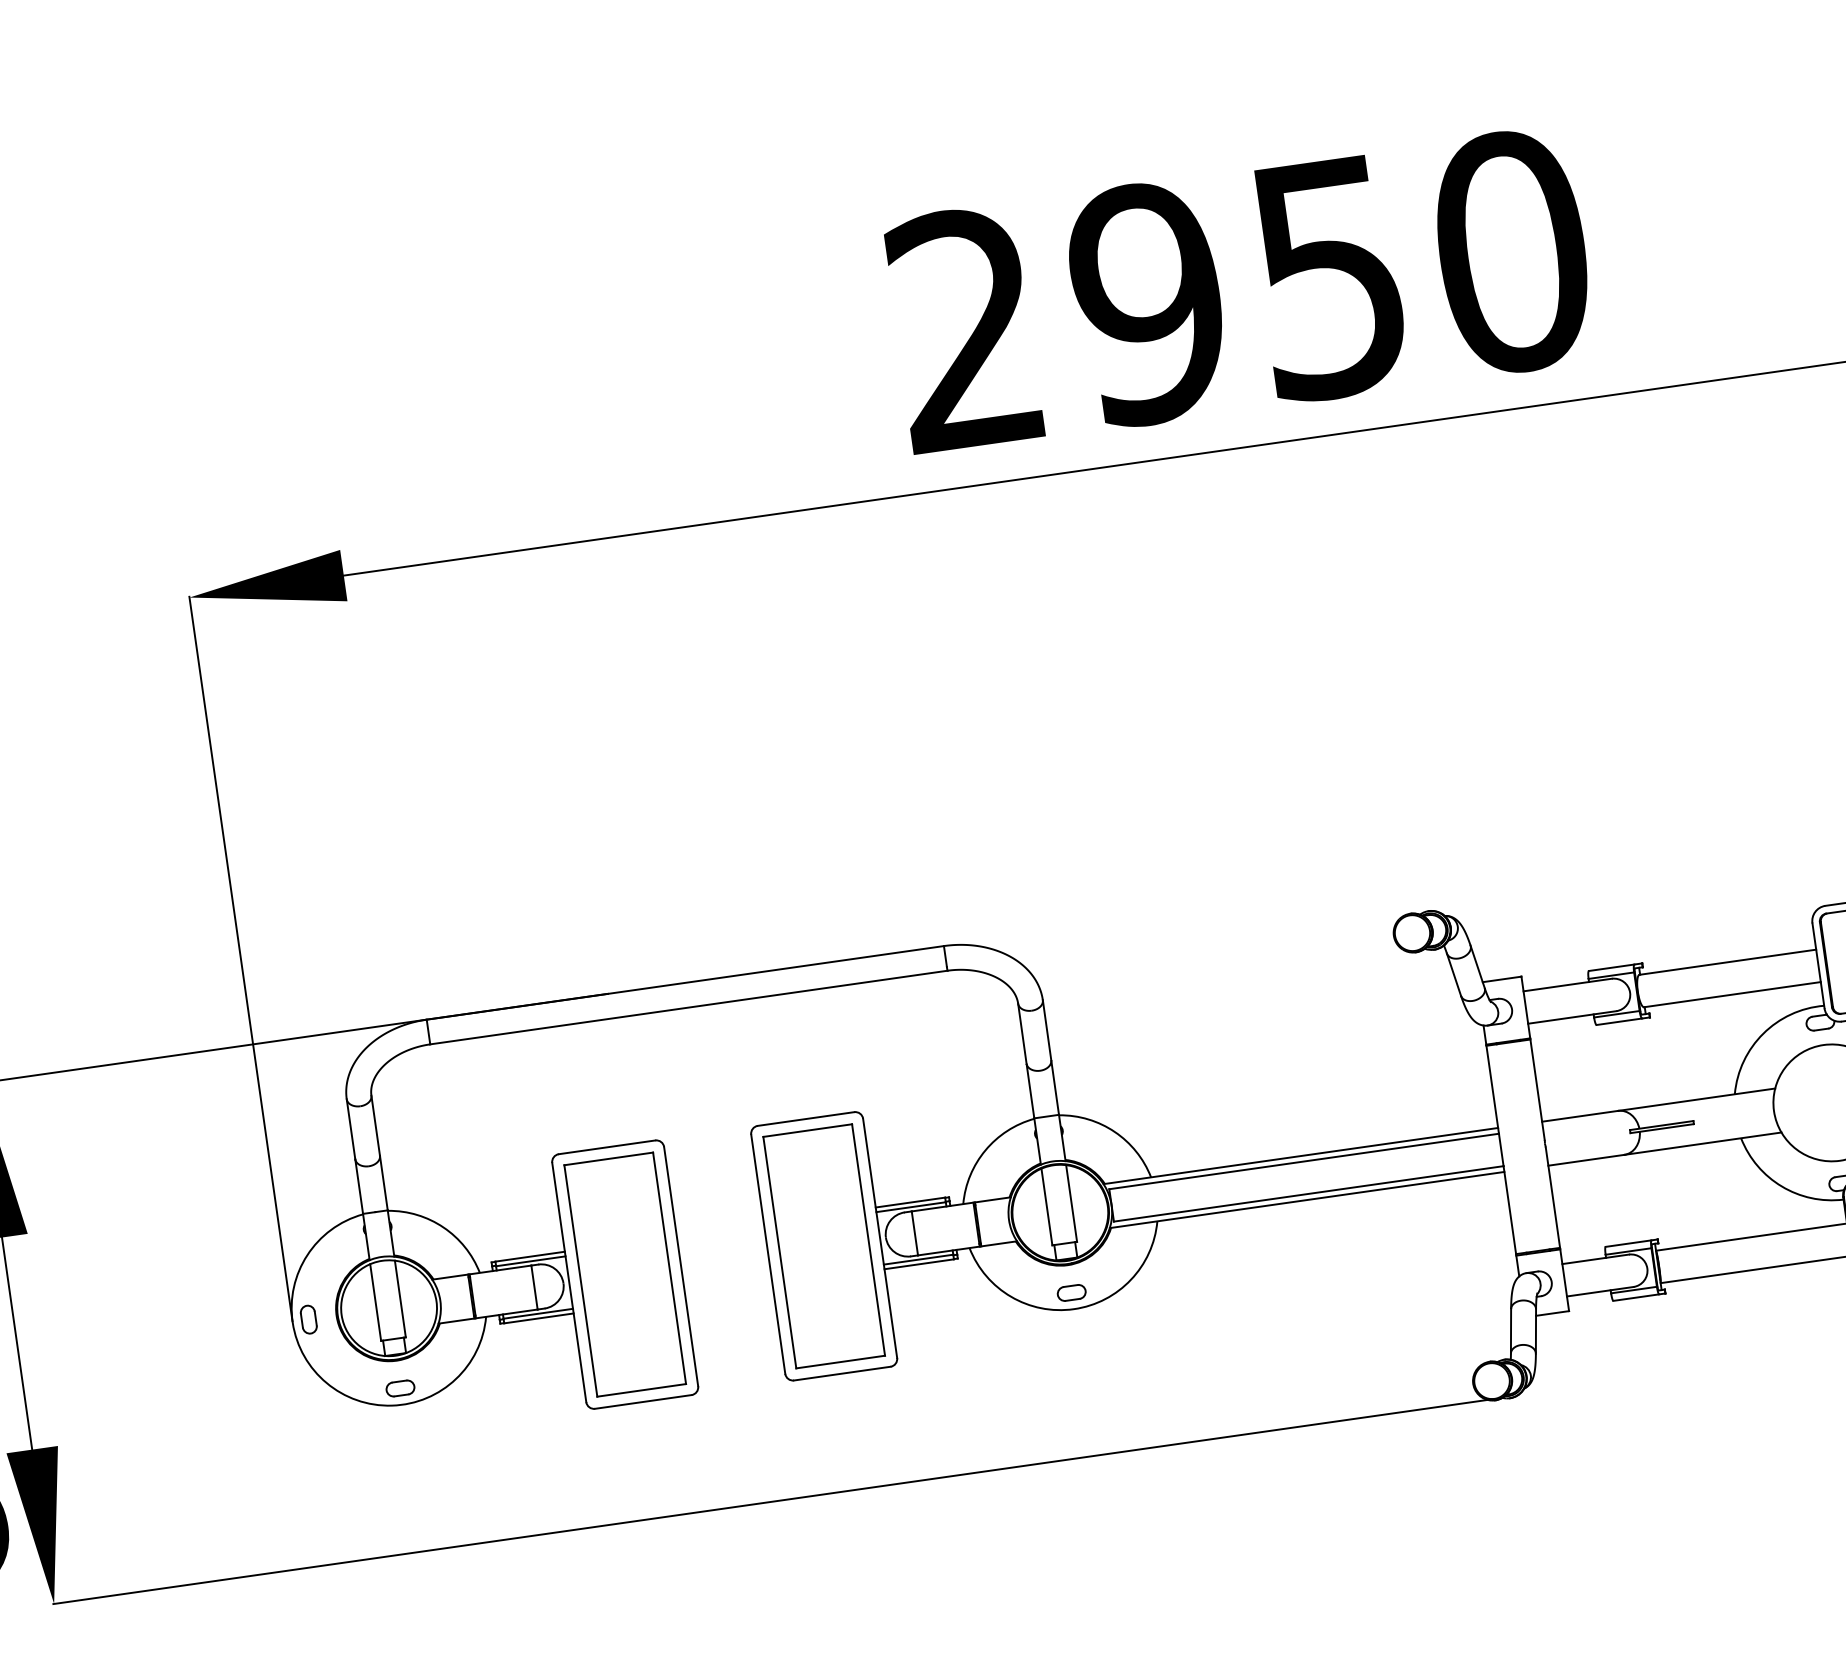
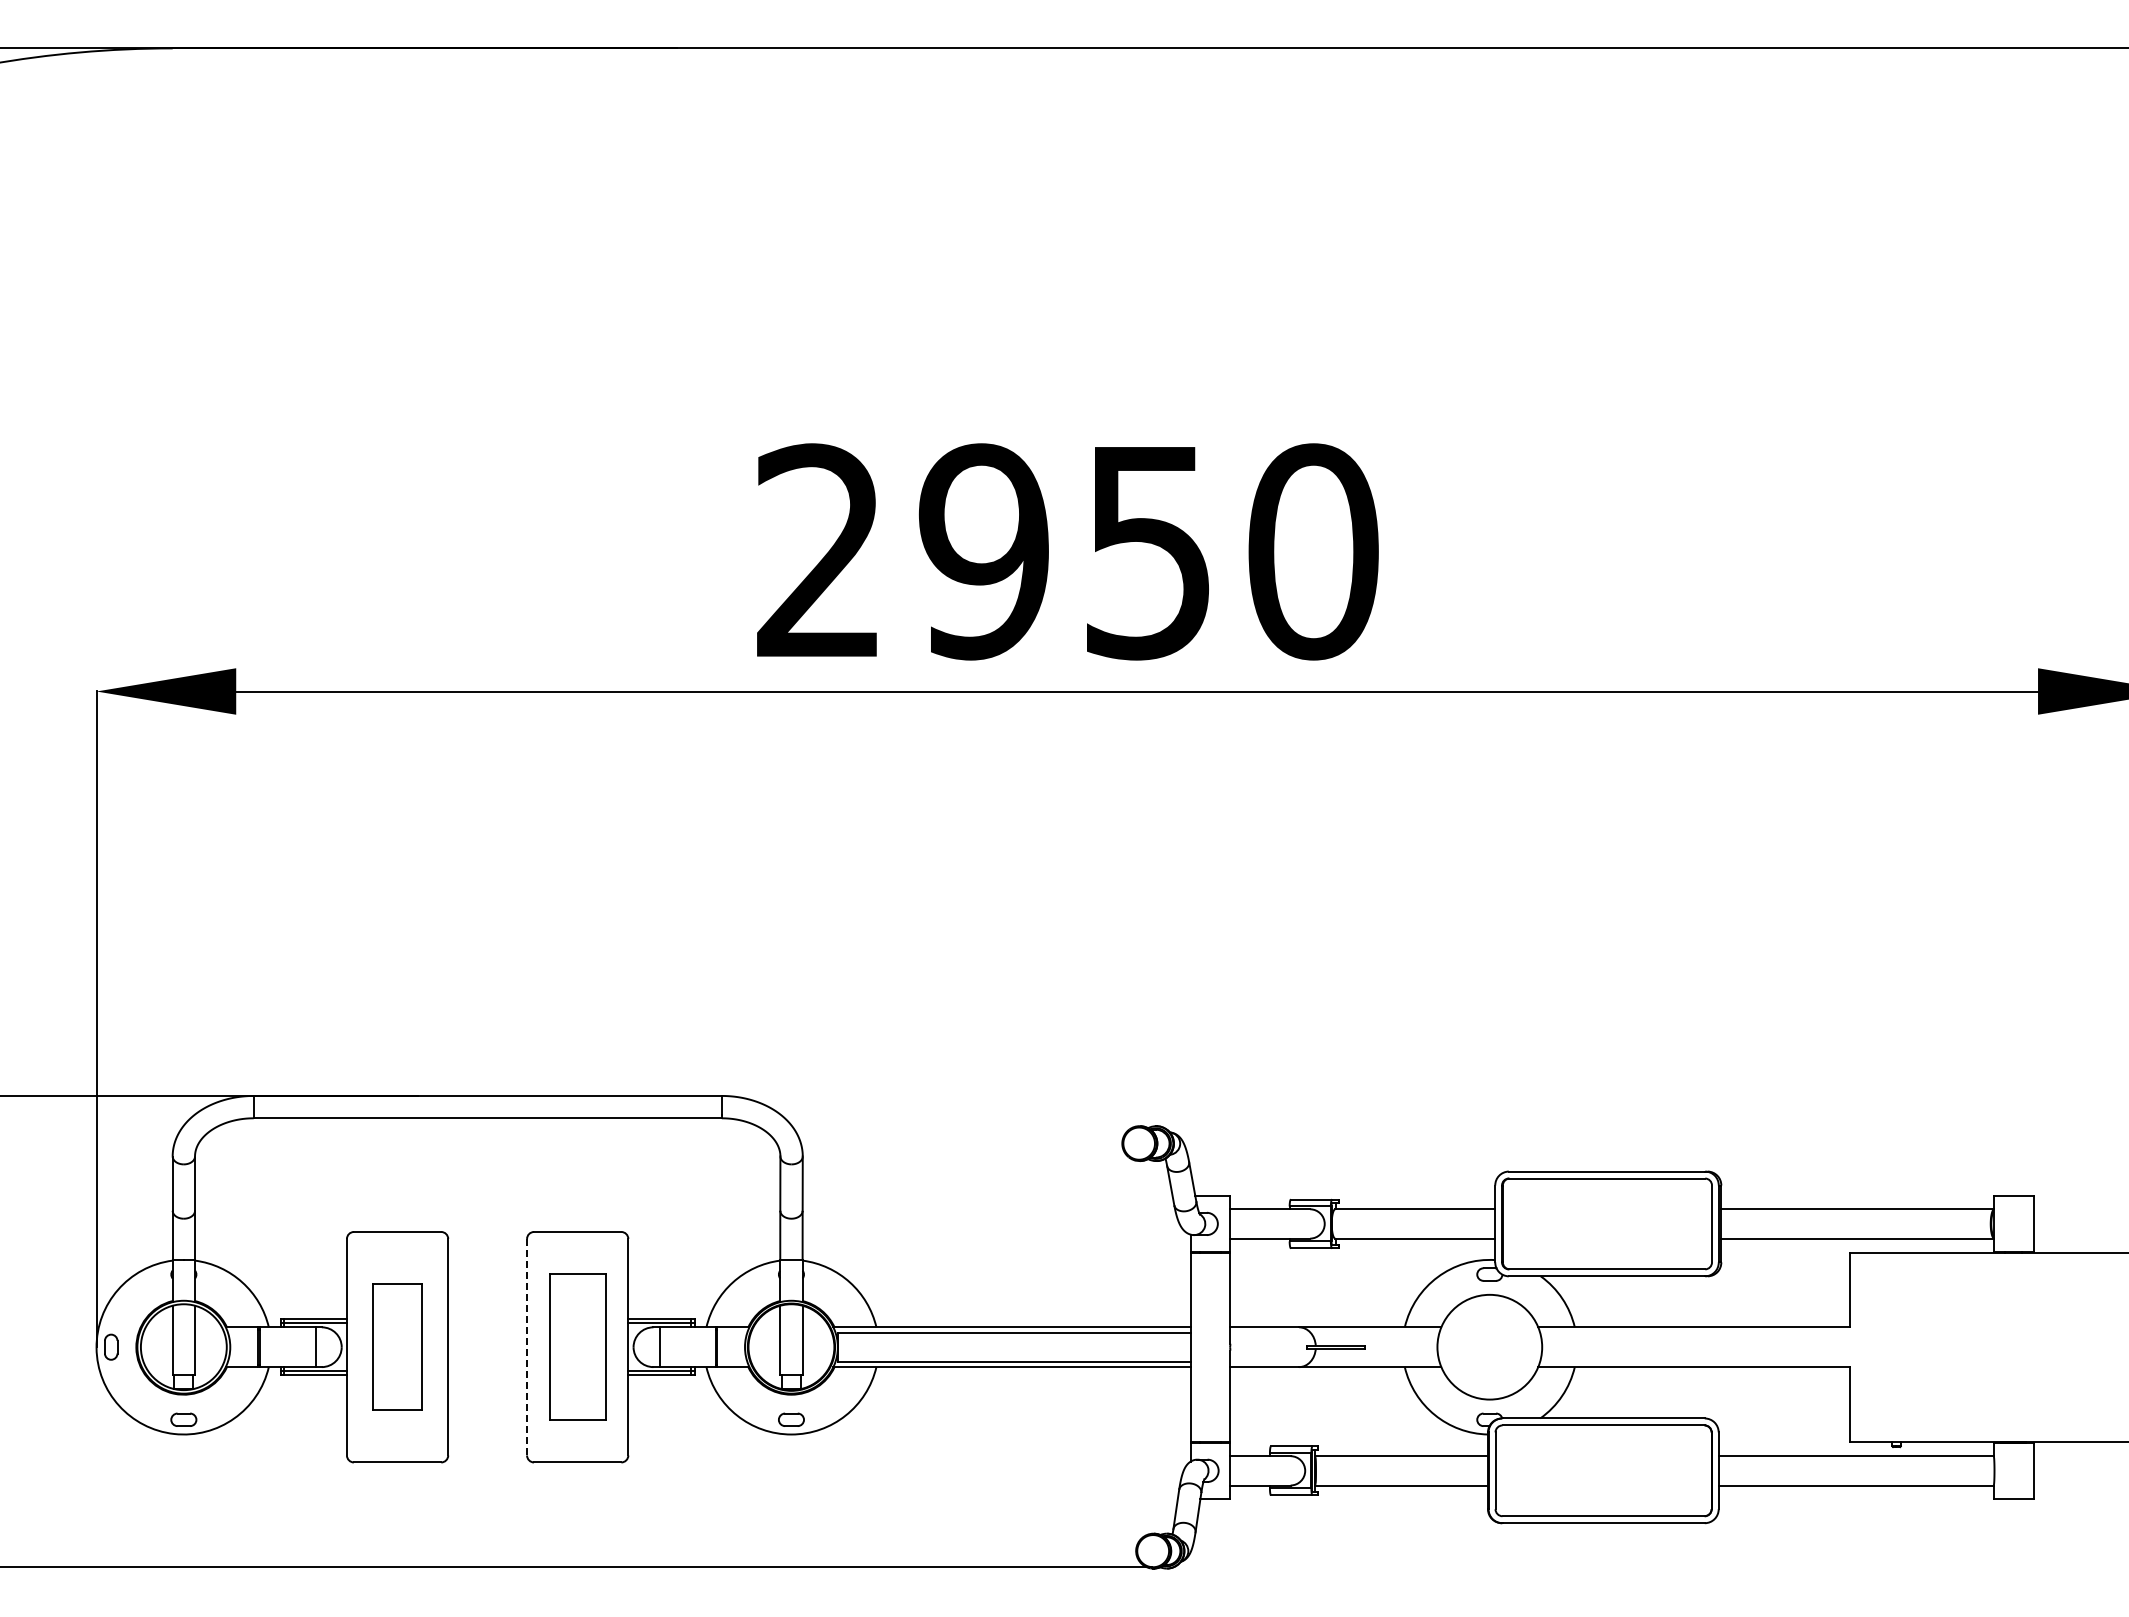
part: (823, 1245) -> (577, 1346), size x0.7
line: (768, 1254) -> (527, 1347), solid -> dashed
part: (624, 1273) -> (397, 1346), size x0.6

